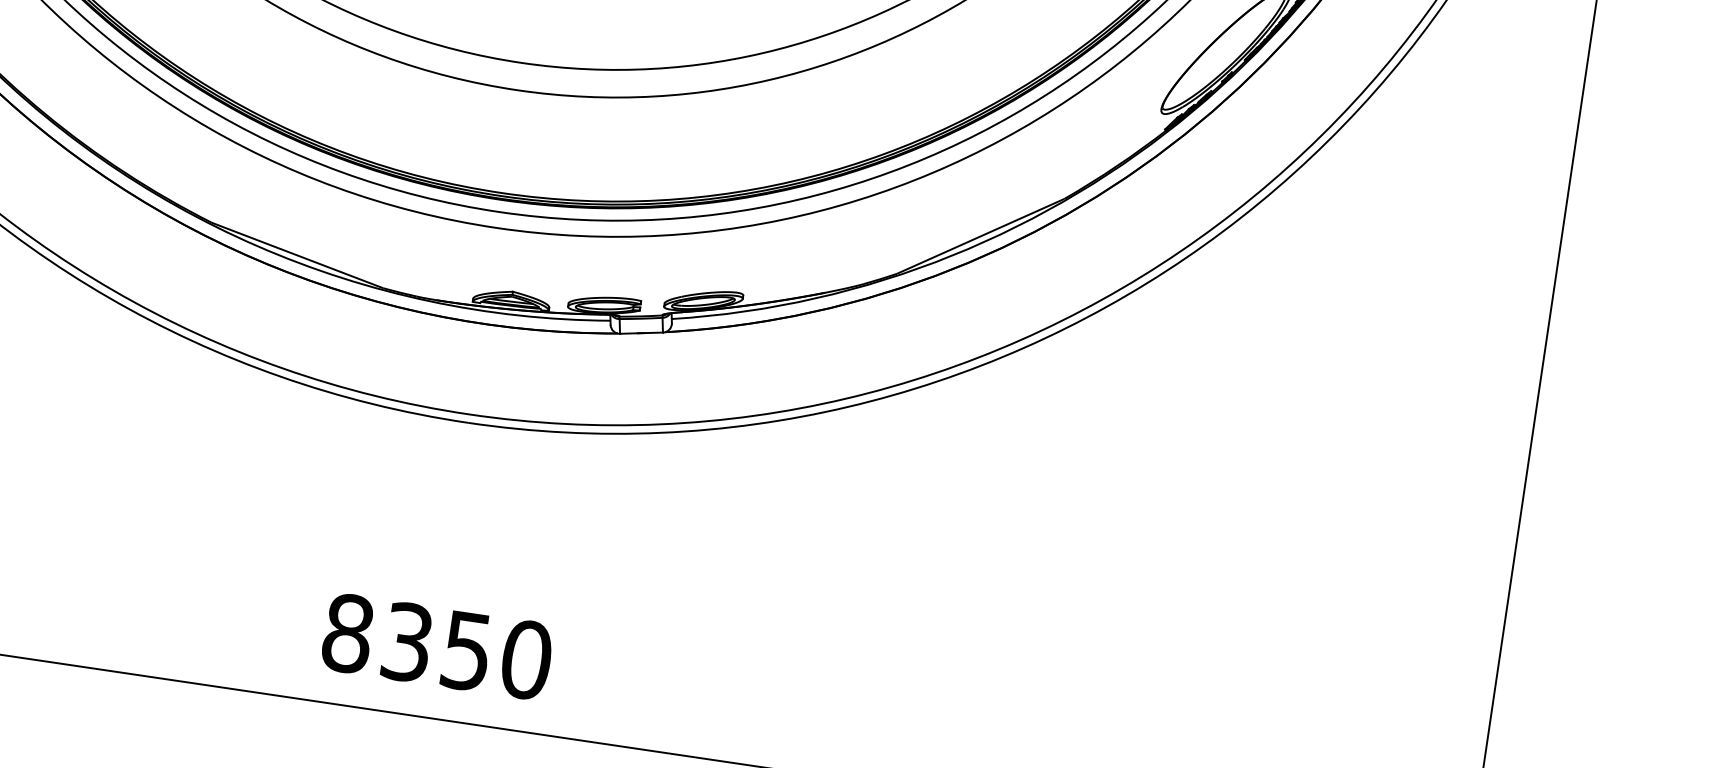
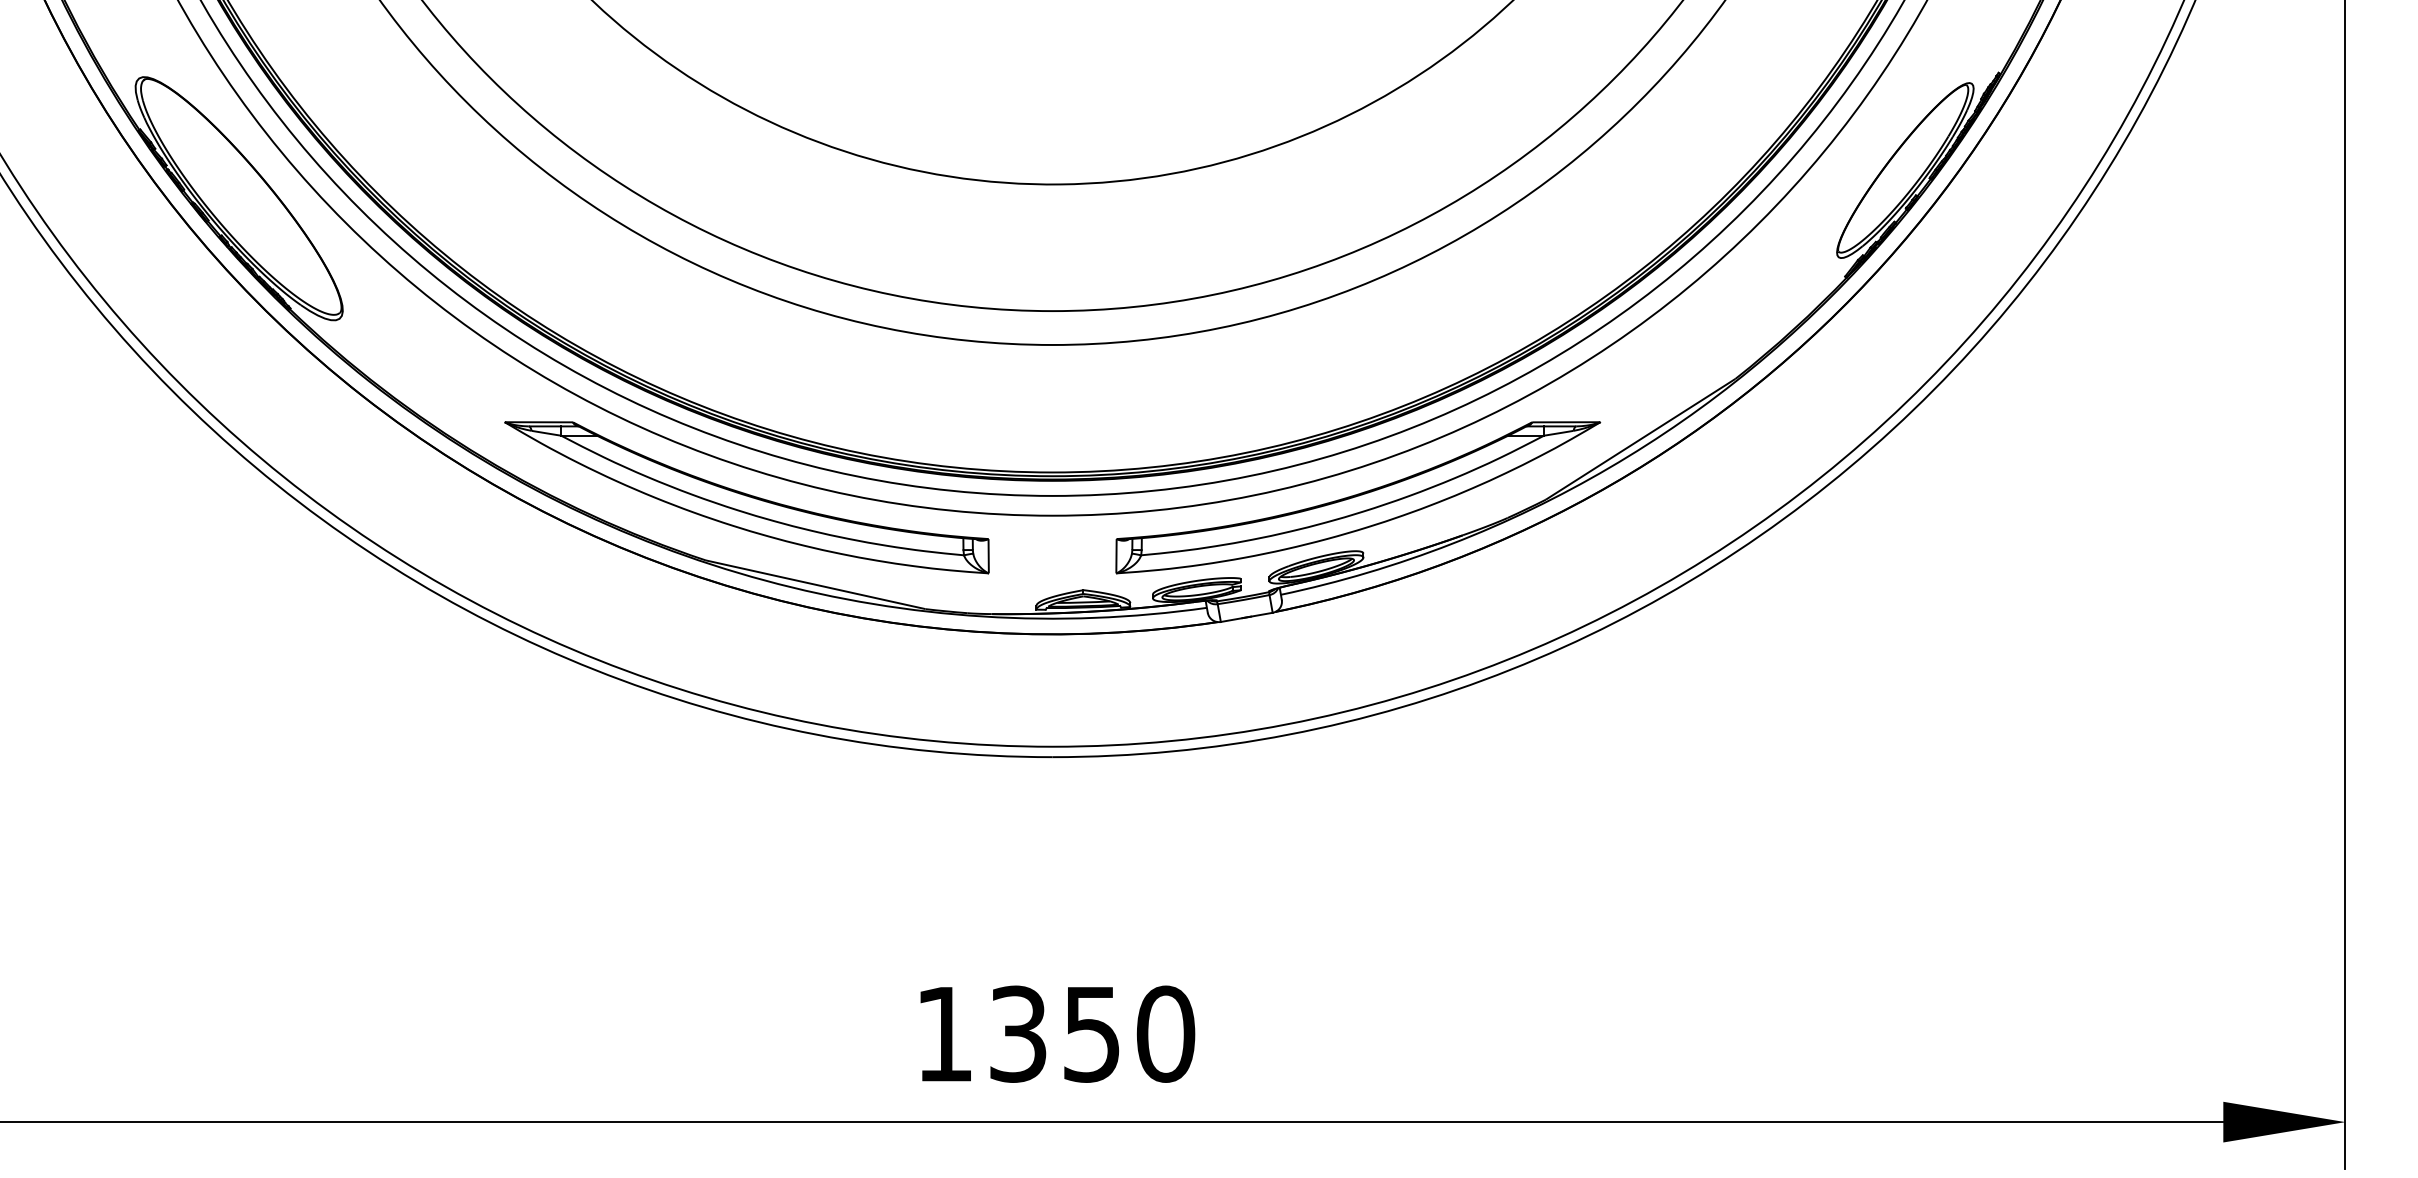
part: (252, 176) -> (746, 497), added
part: (745, 249) -> (1358, 497), added
text: (347, 632) -> (944, 1033), 8350 -> 1350

